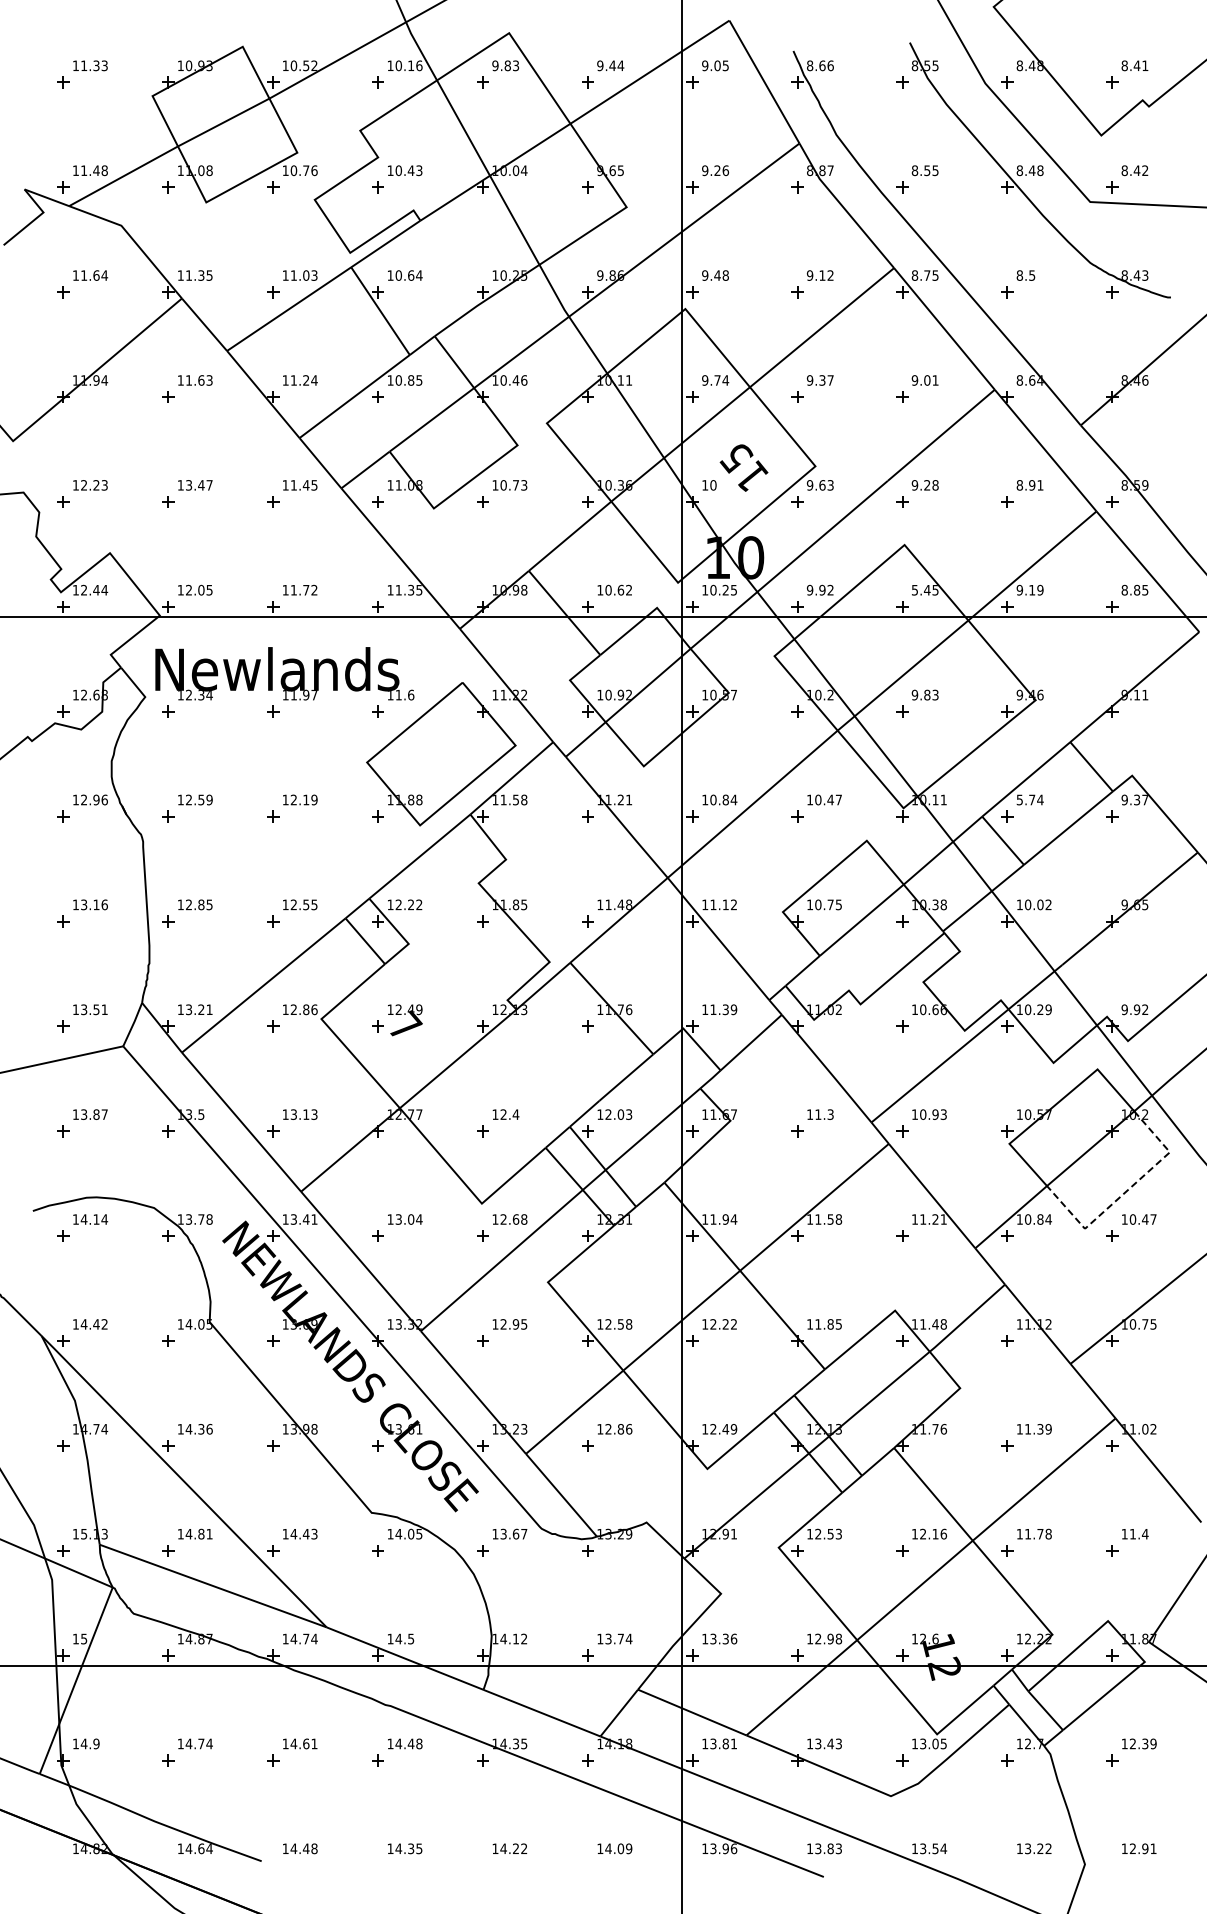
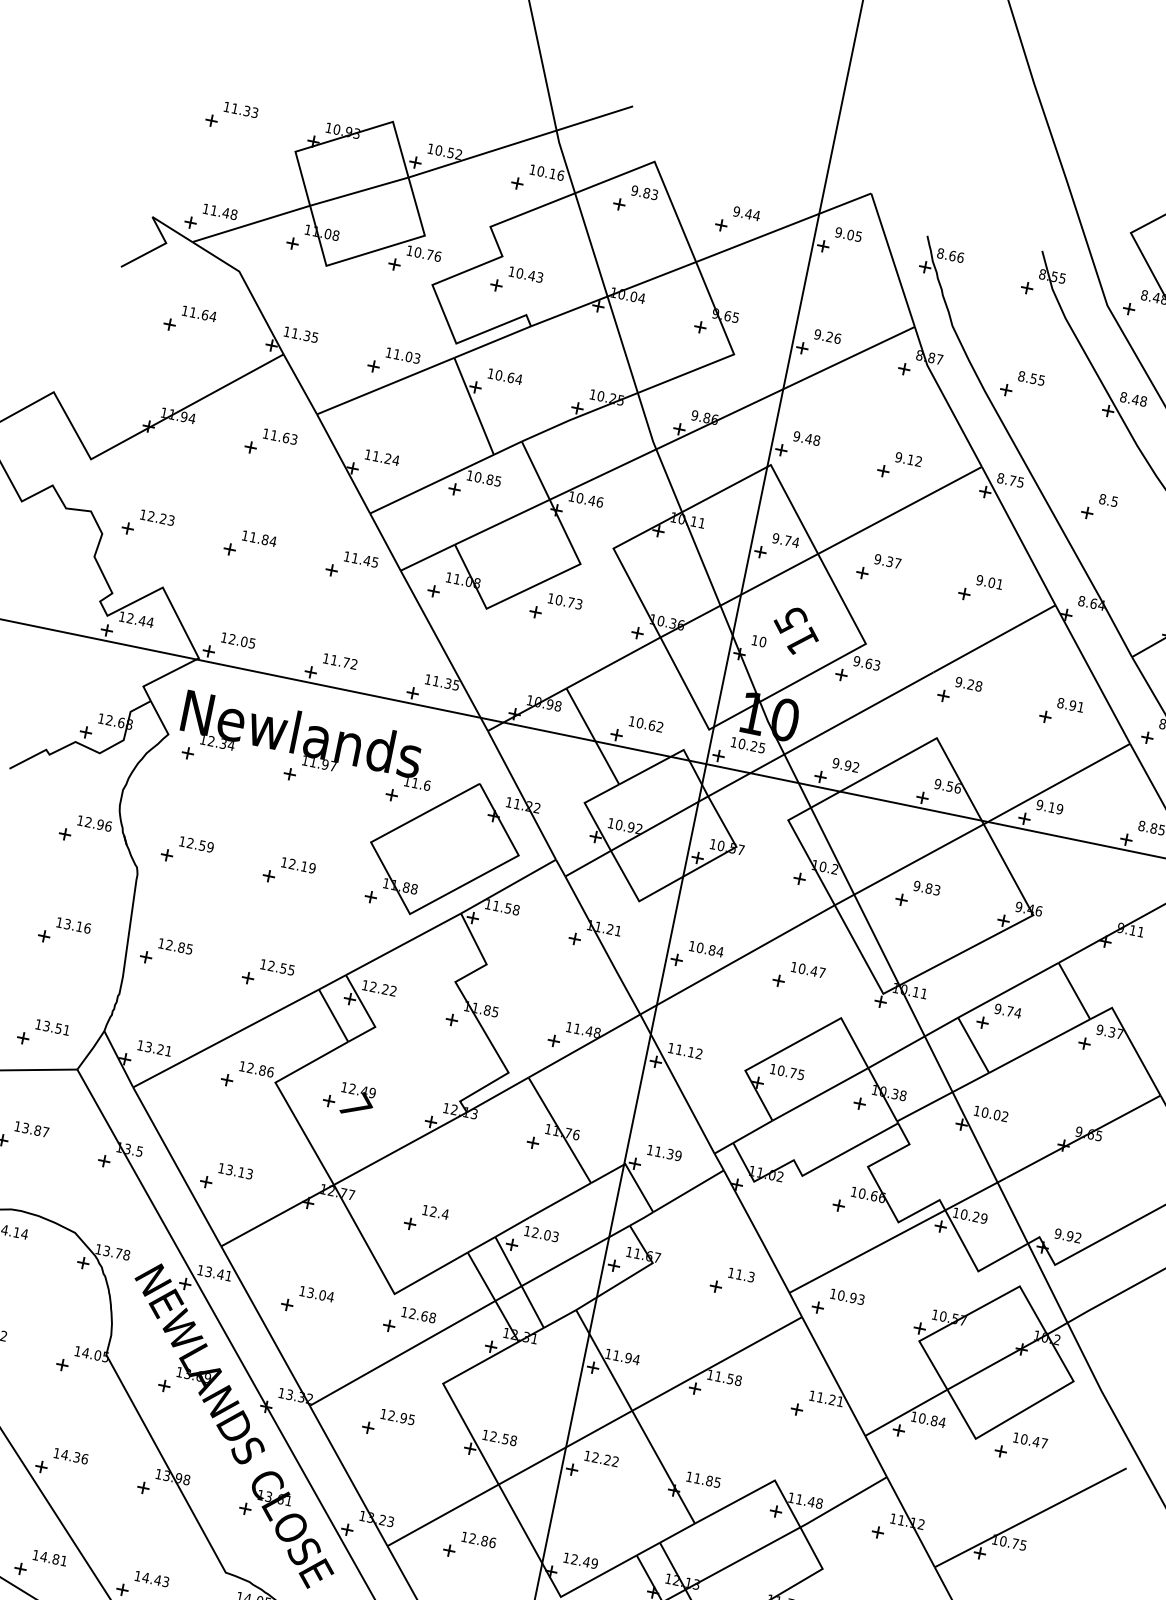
text: (199, 485) -> (263, 539), 13.47 -> 11.84
text: (924, 589) -> (947, 785), 5.45 -> 9.56
text: (1019, 799) -> (997, 1008), 5.74 -> 9.74
line: (1126, 1191) -> (1023, 1410), dashed -> solid

